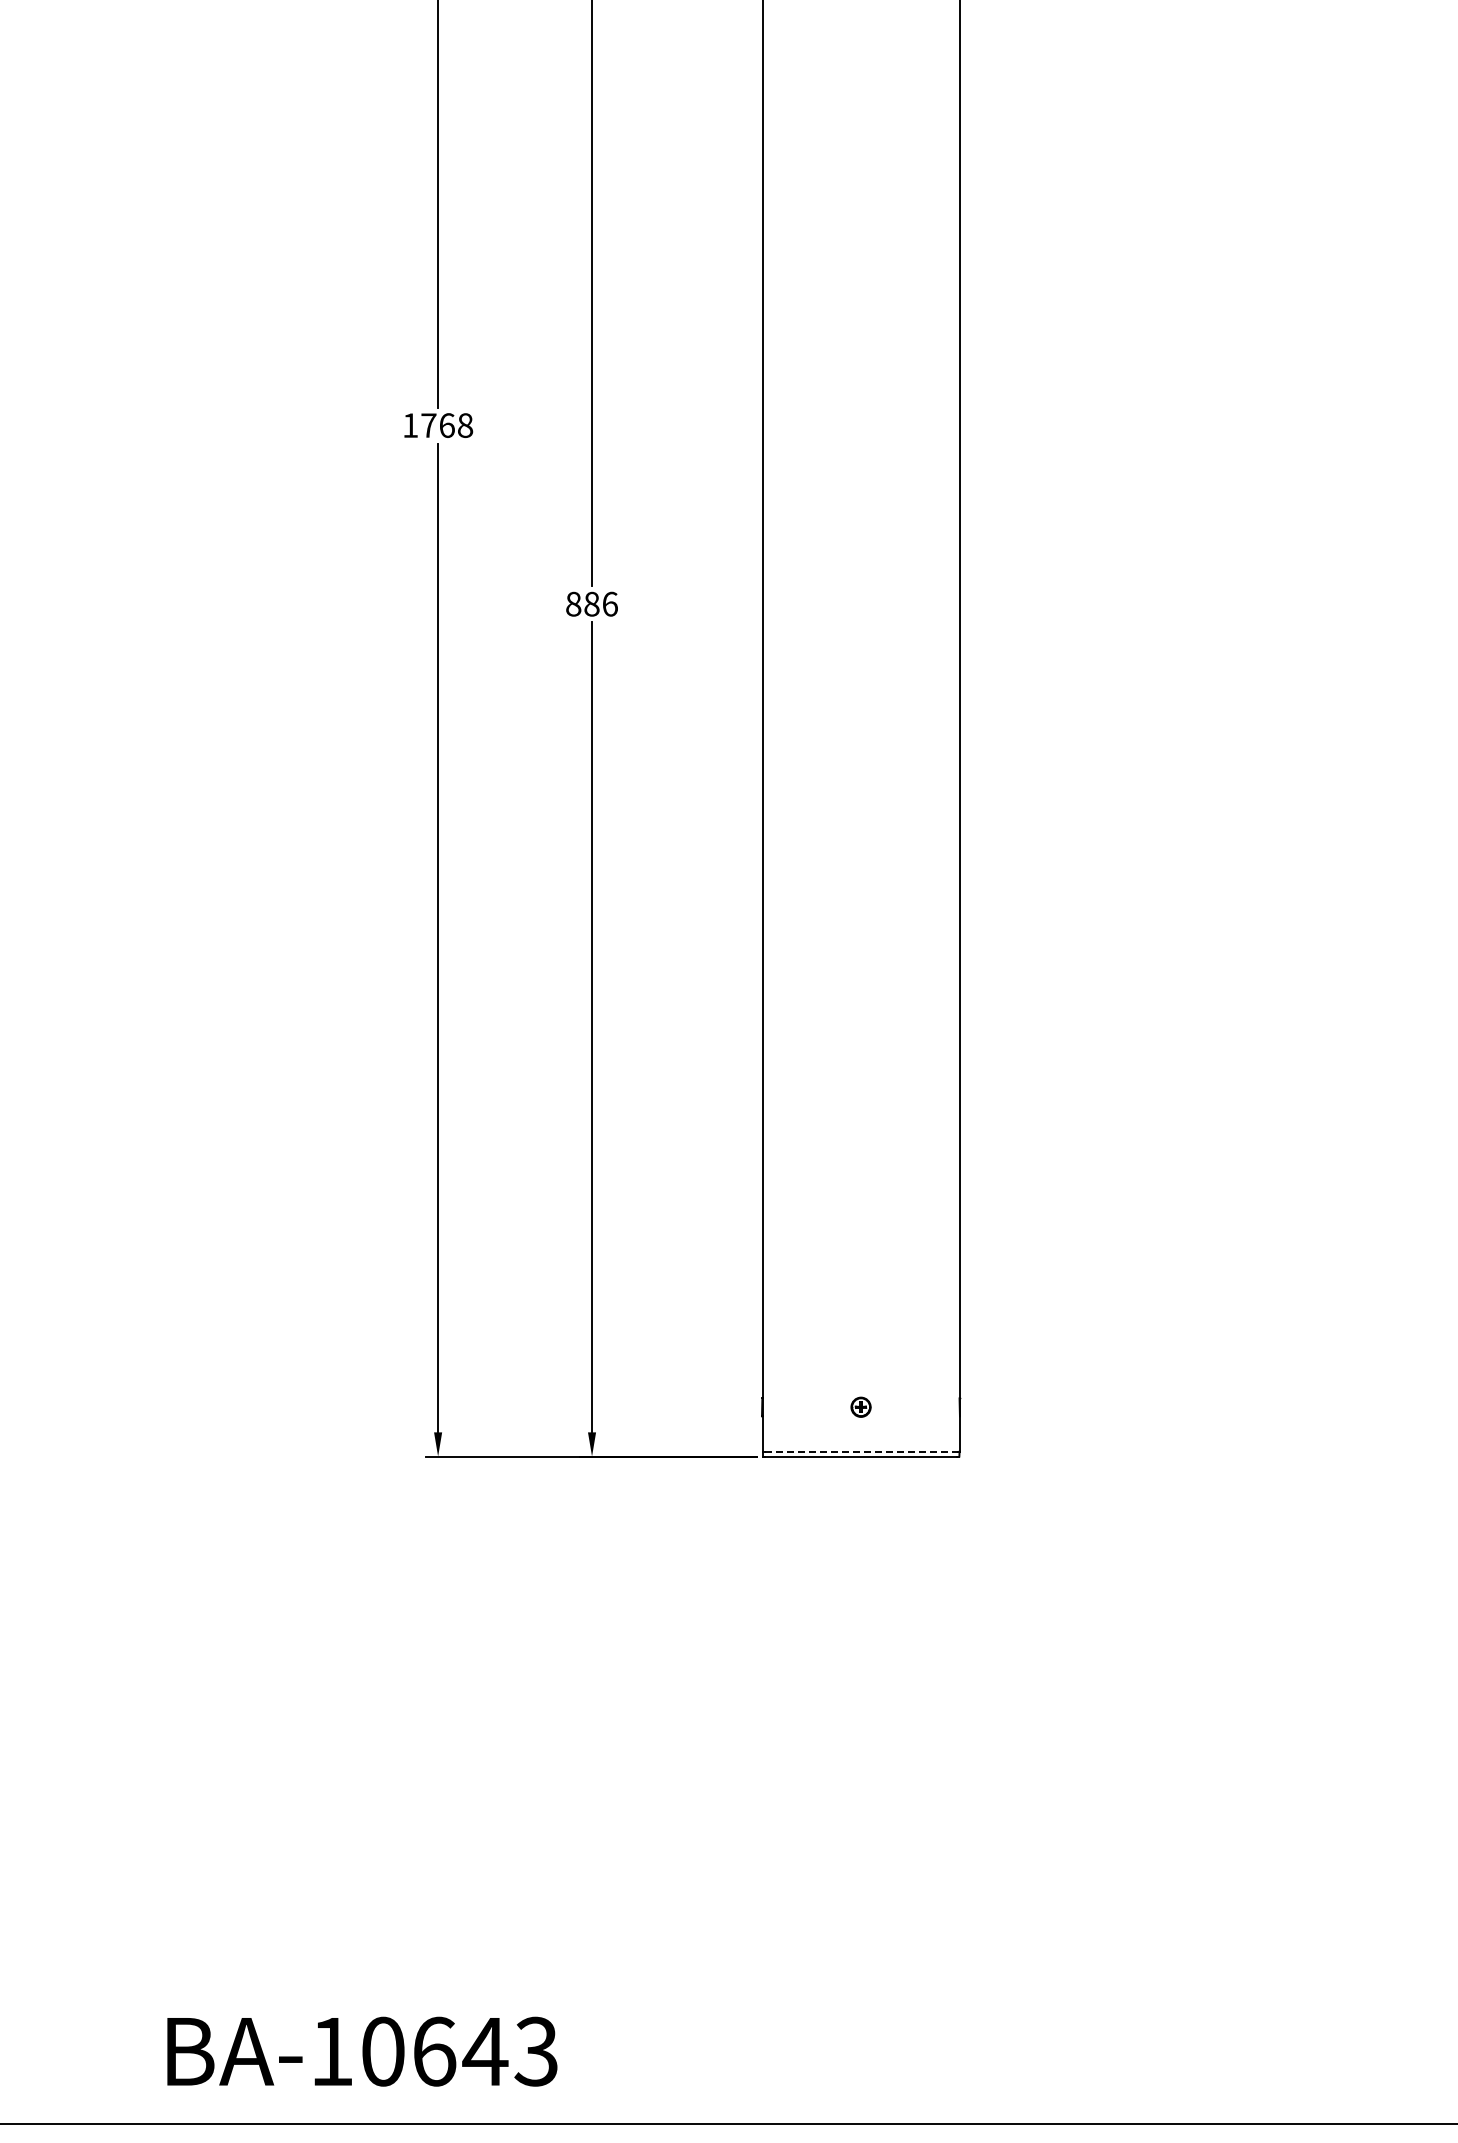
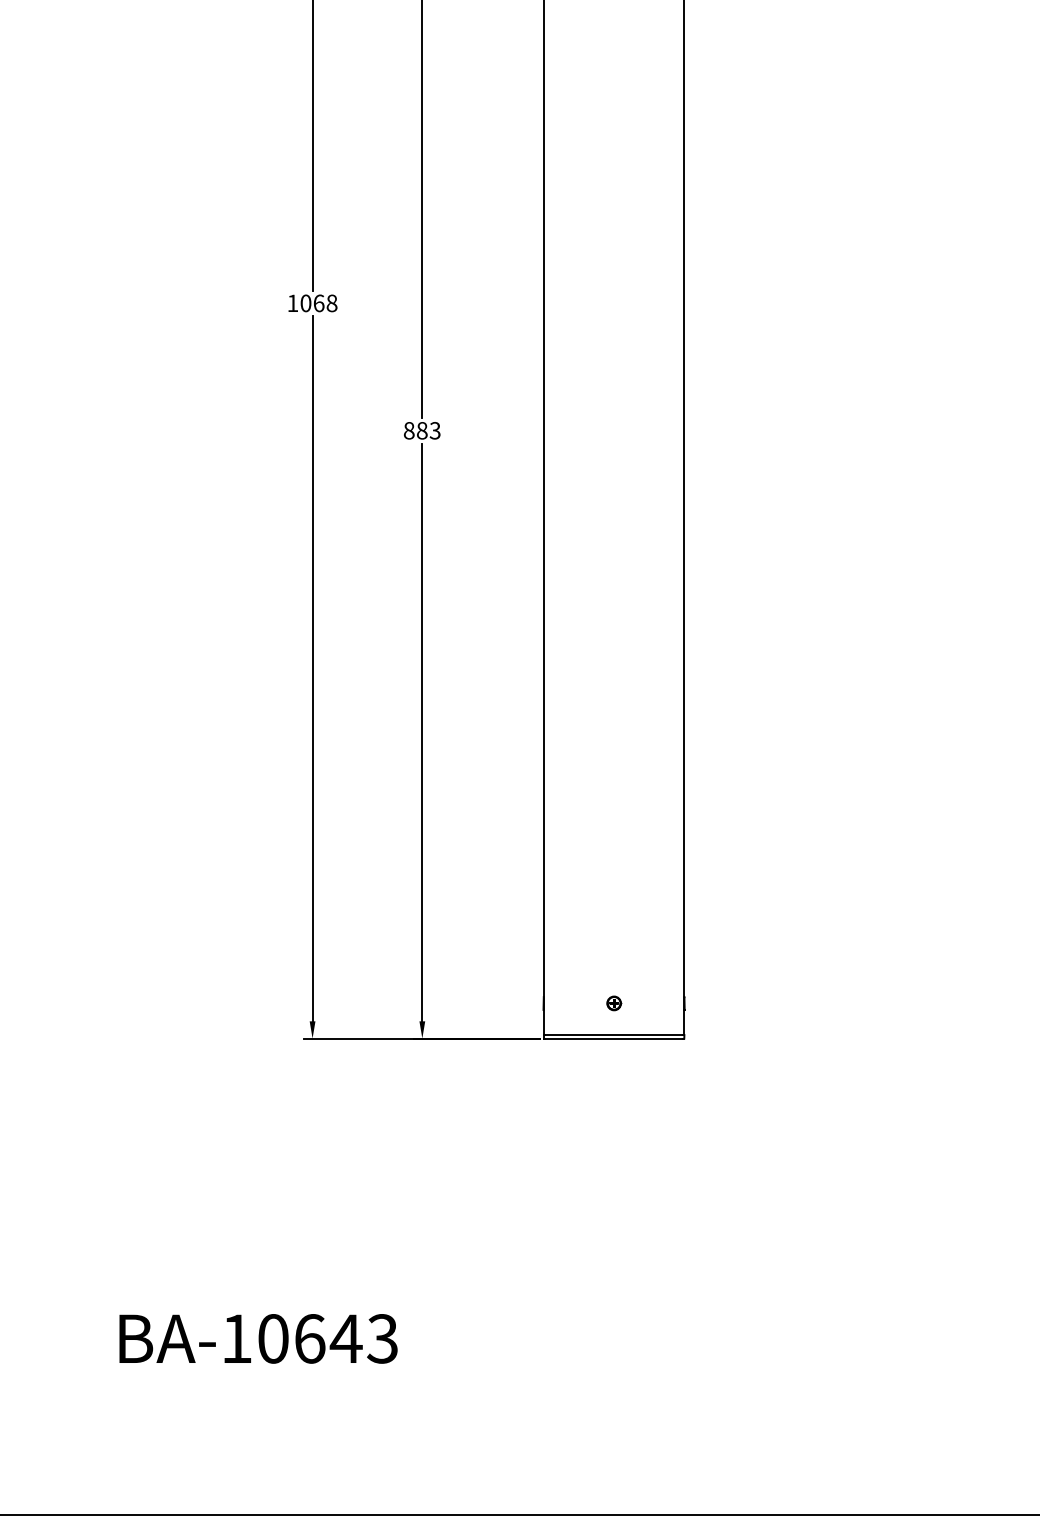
text: (428, 425) -> (305, 303), 1768 -> 1068
text: (609, 603) -> (434, 430), 886 -> 883
line: (861, 1451) -> (614, 1034), dashed -> solid
text: (362, 2051) -> (258, 1338), moved

